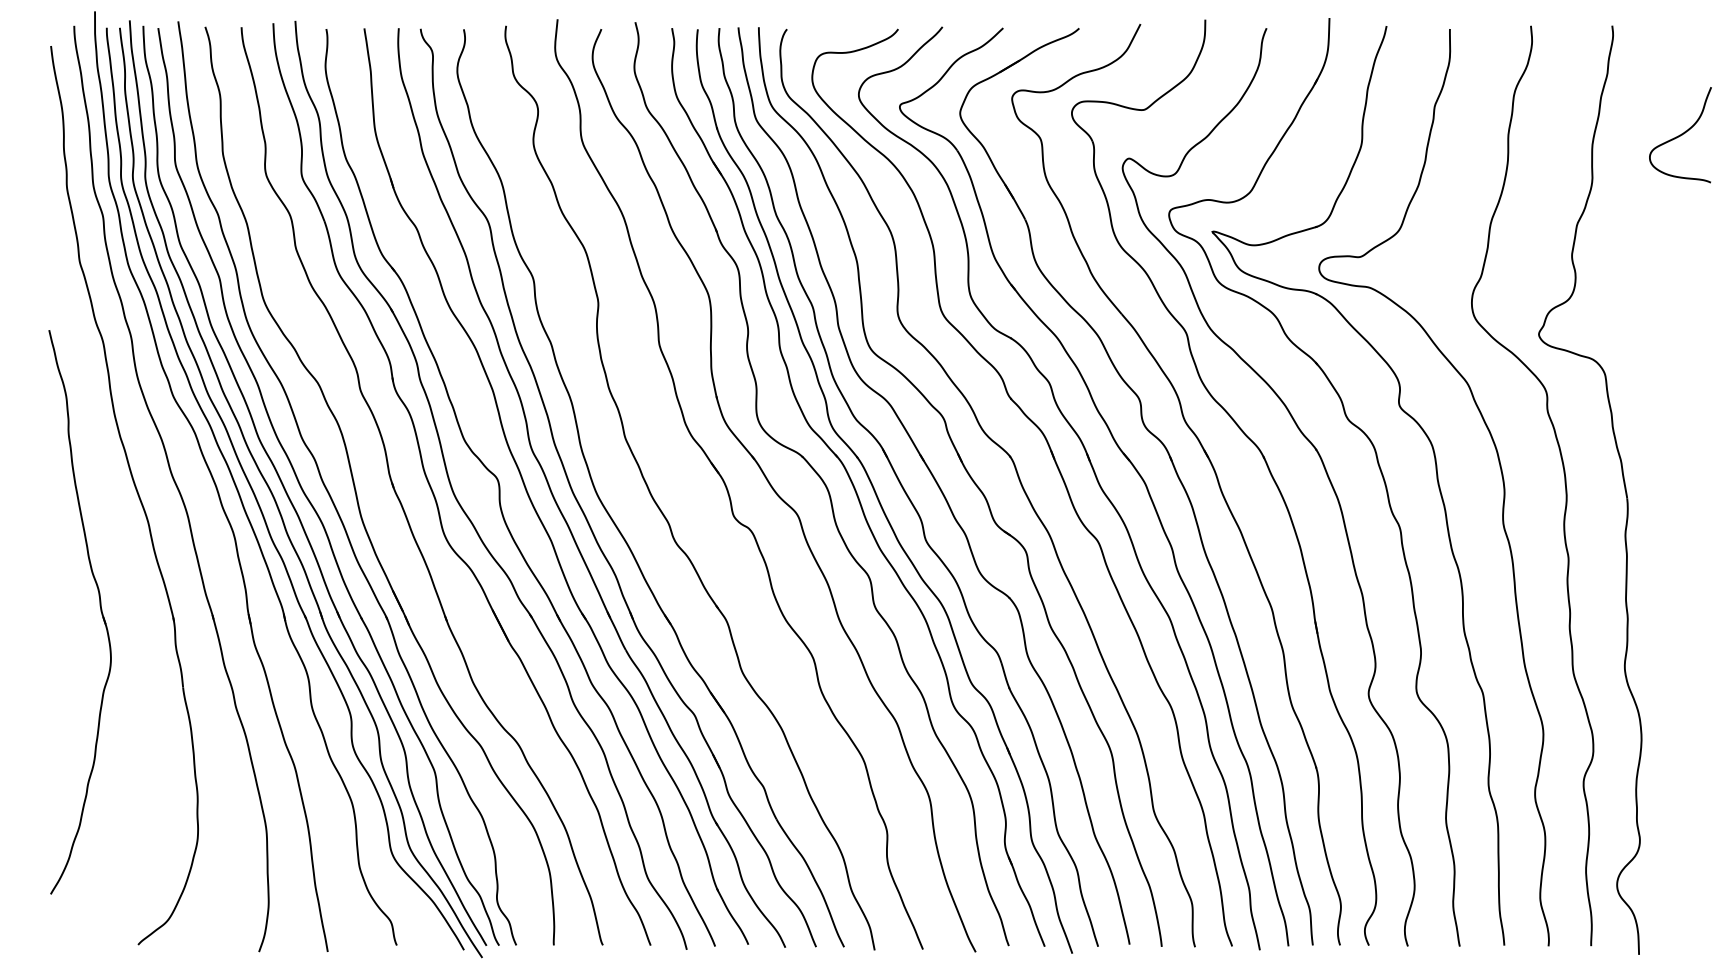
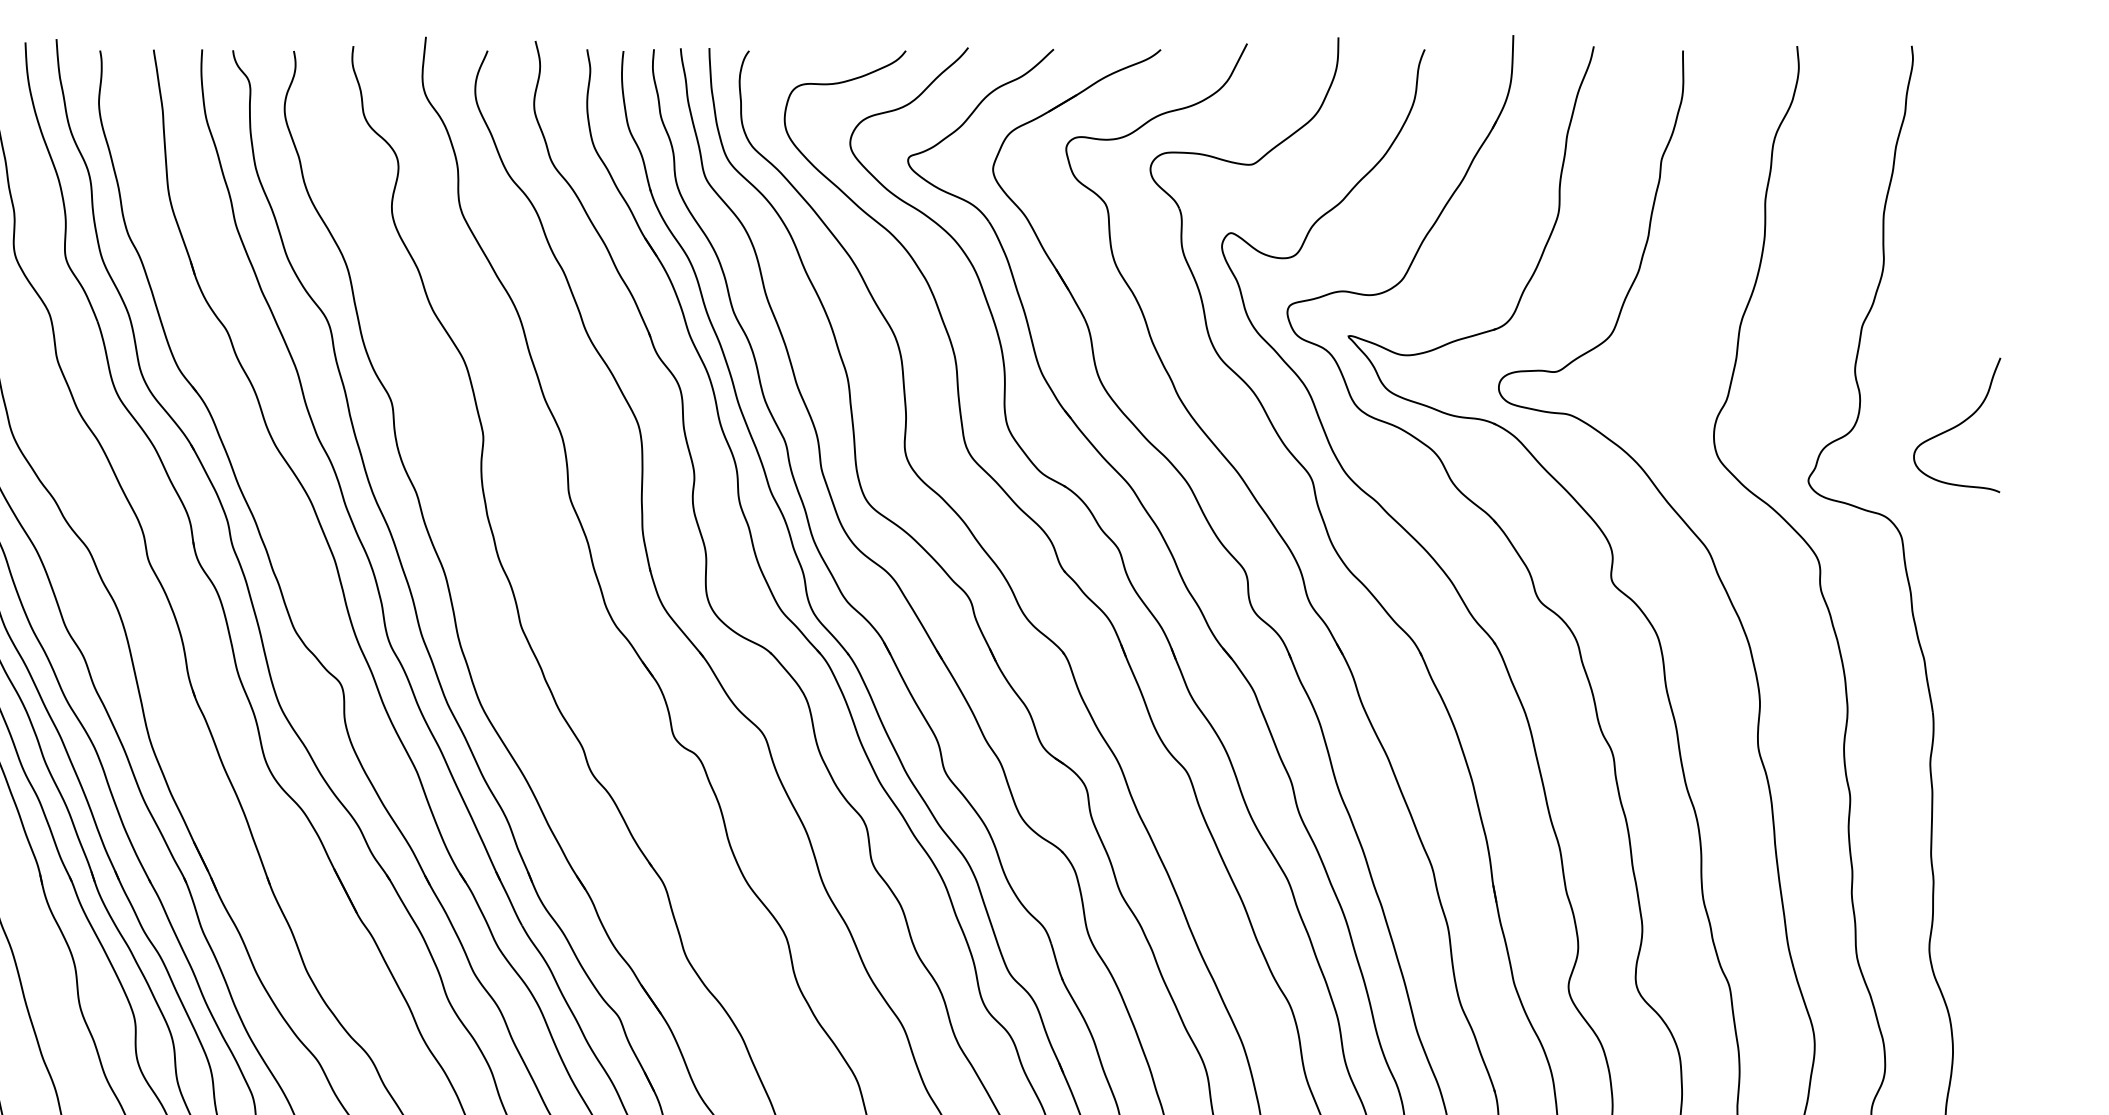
curve: (1680, 135) -> (1957, 425), moved

